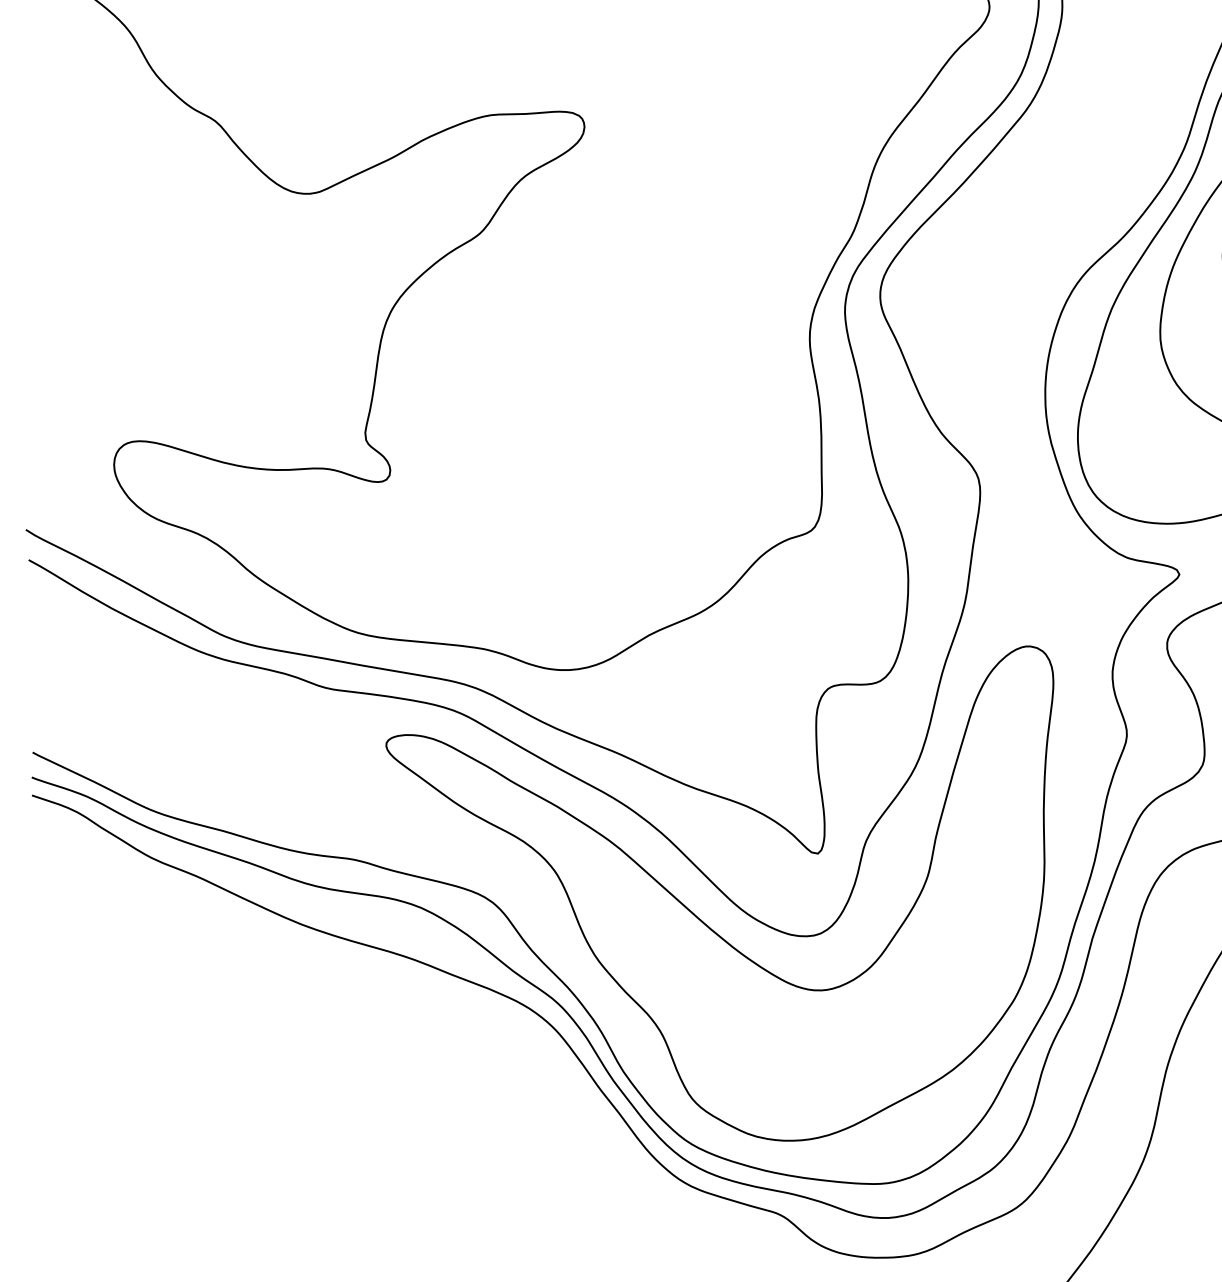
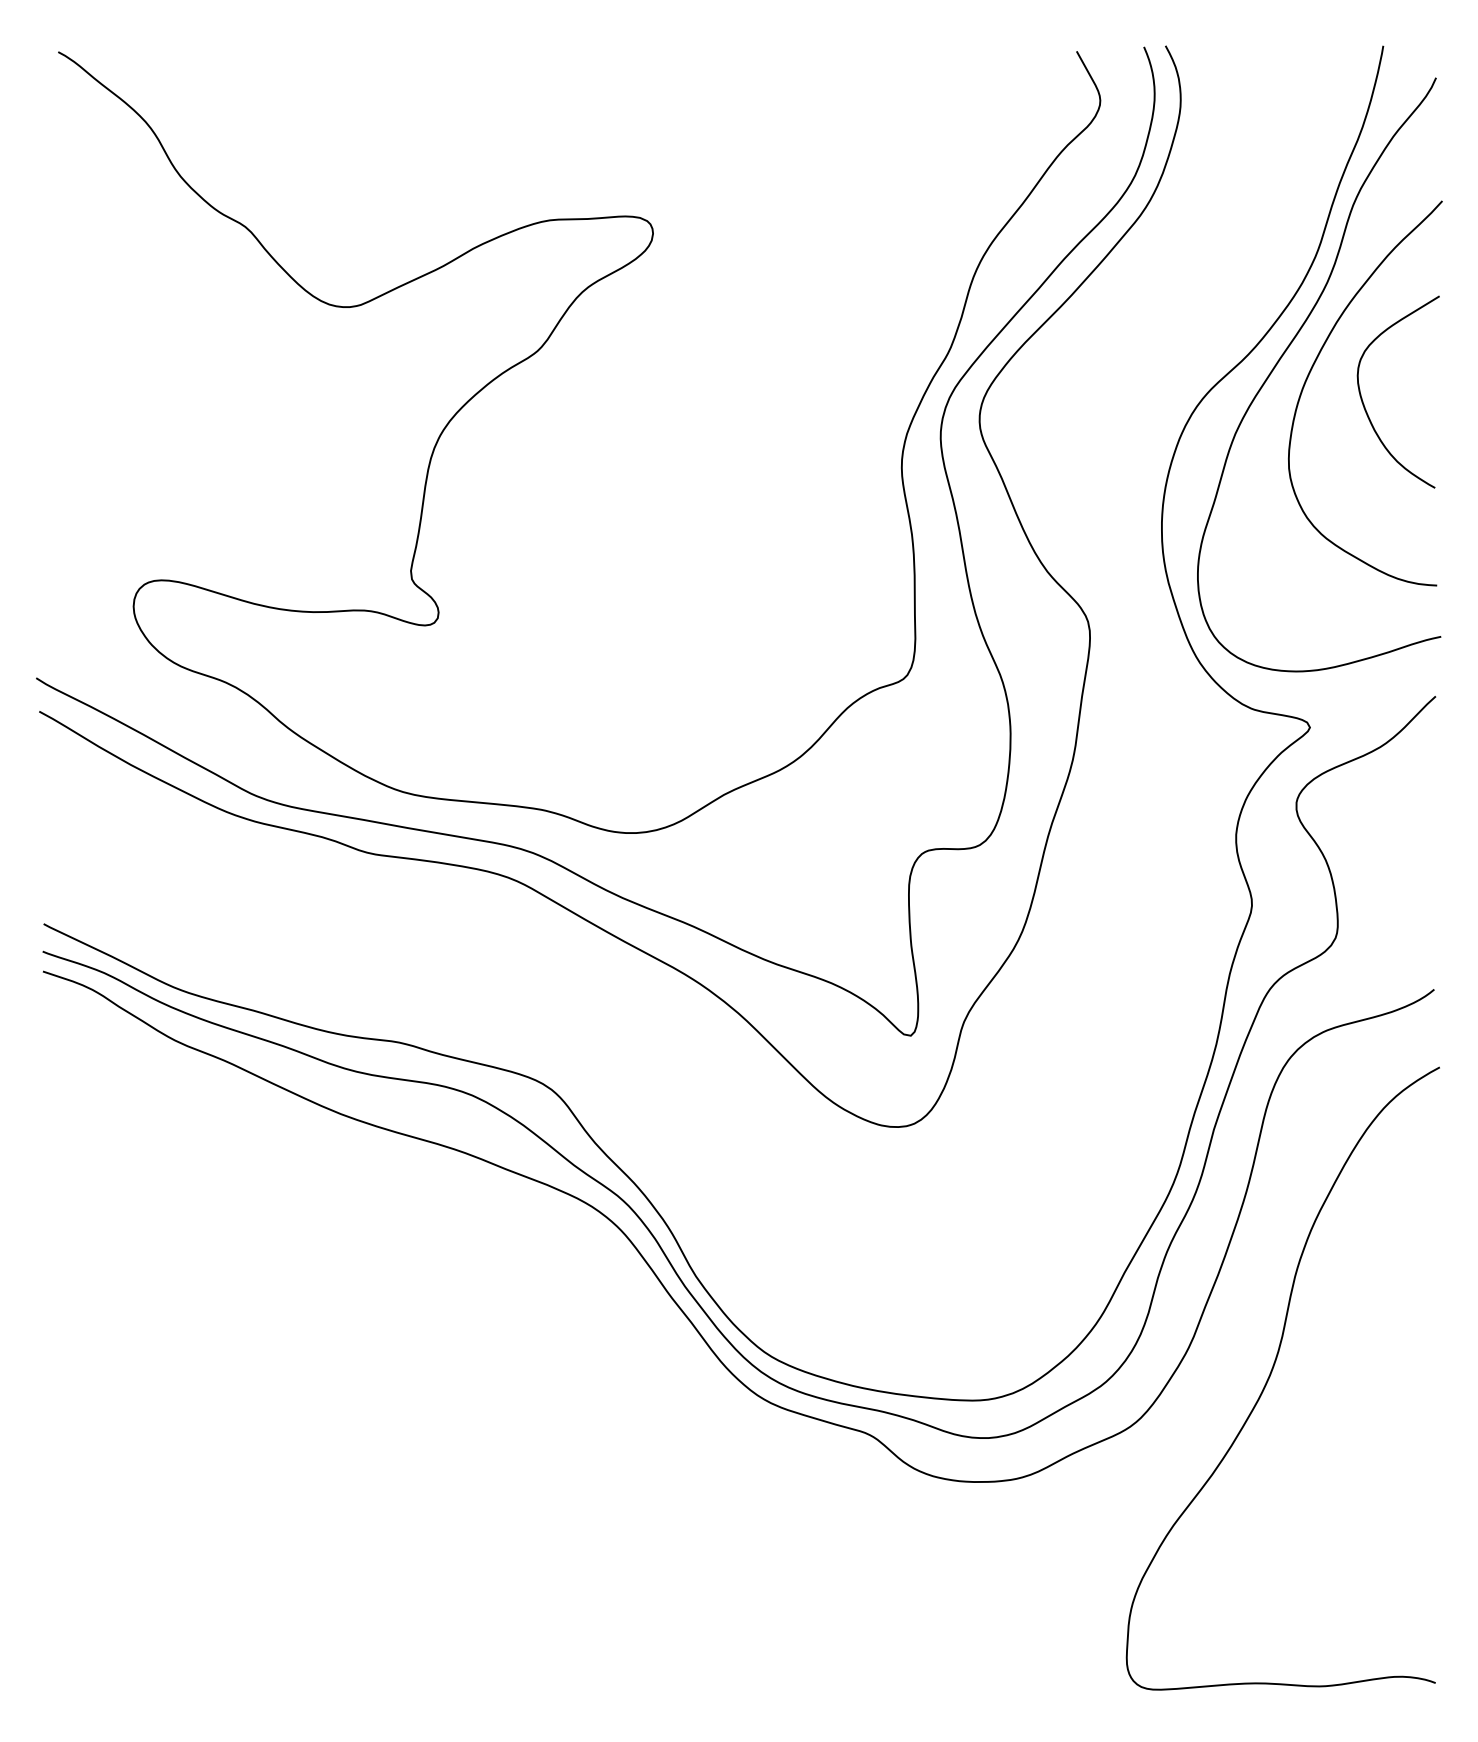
part: (697, 915) -> (777, 1104), removed

